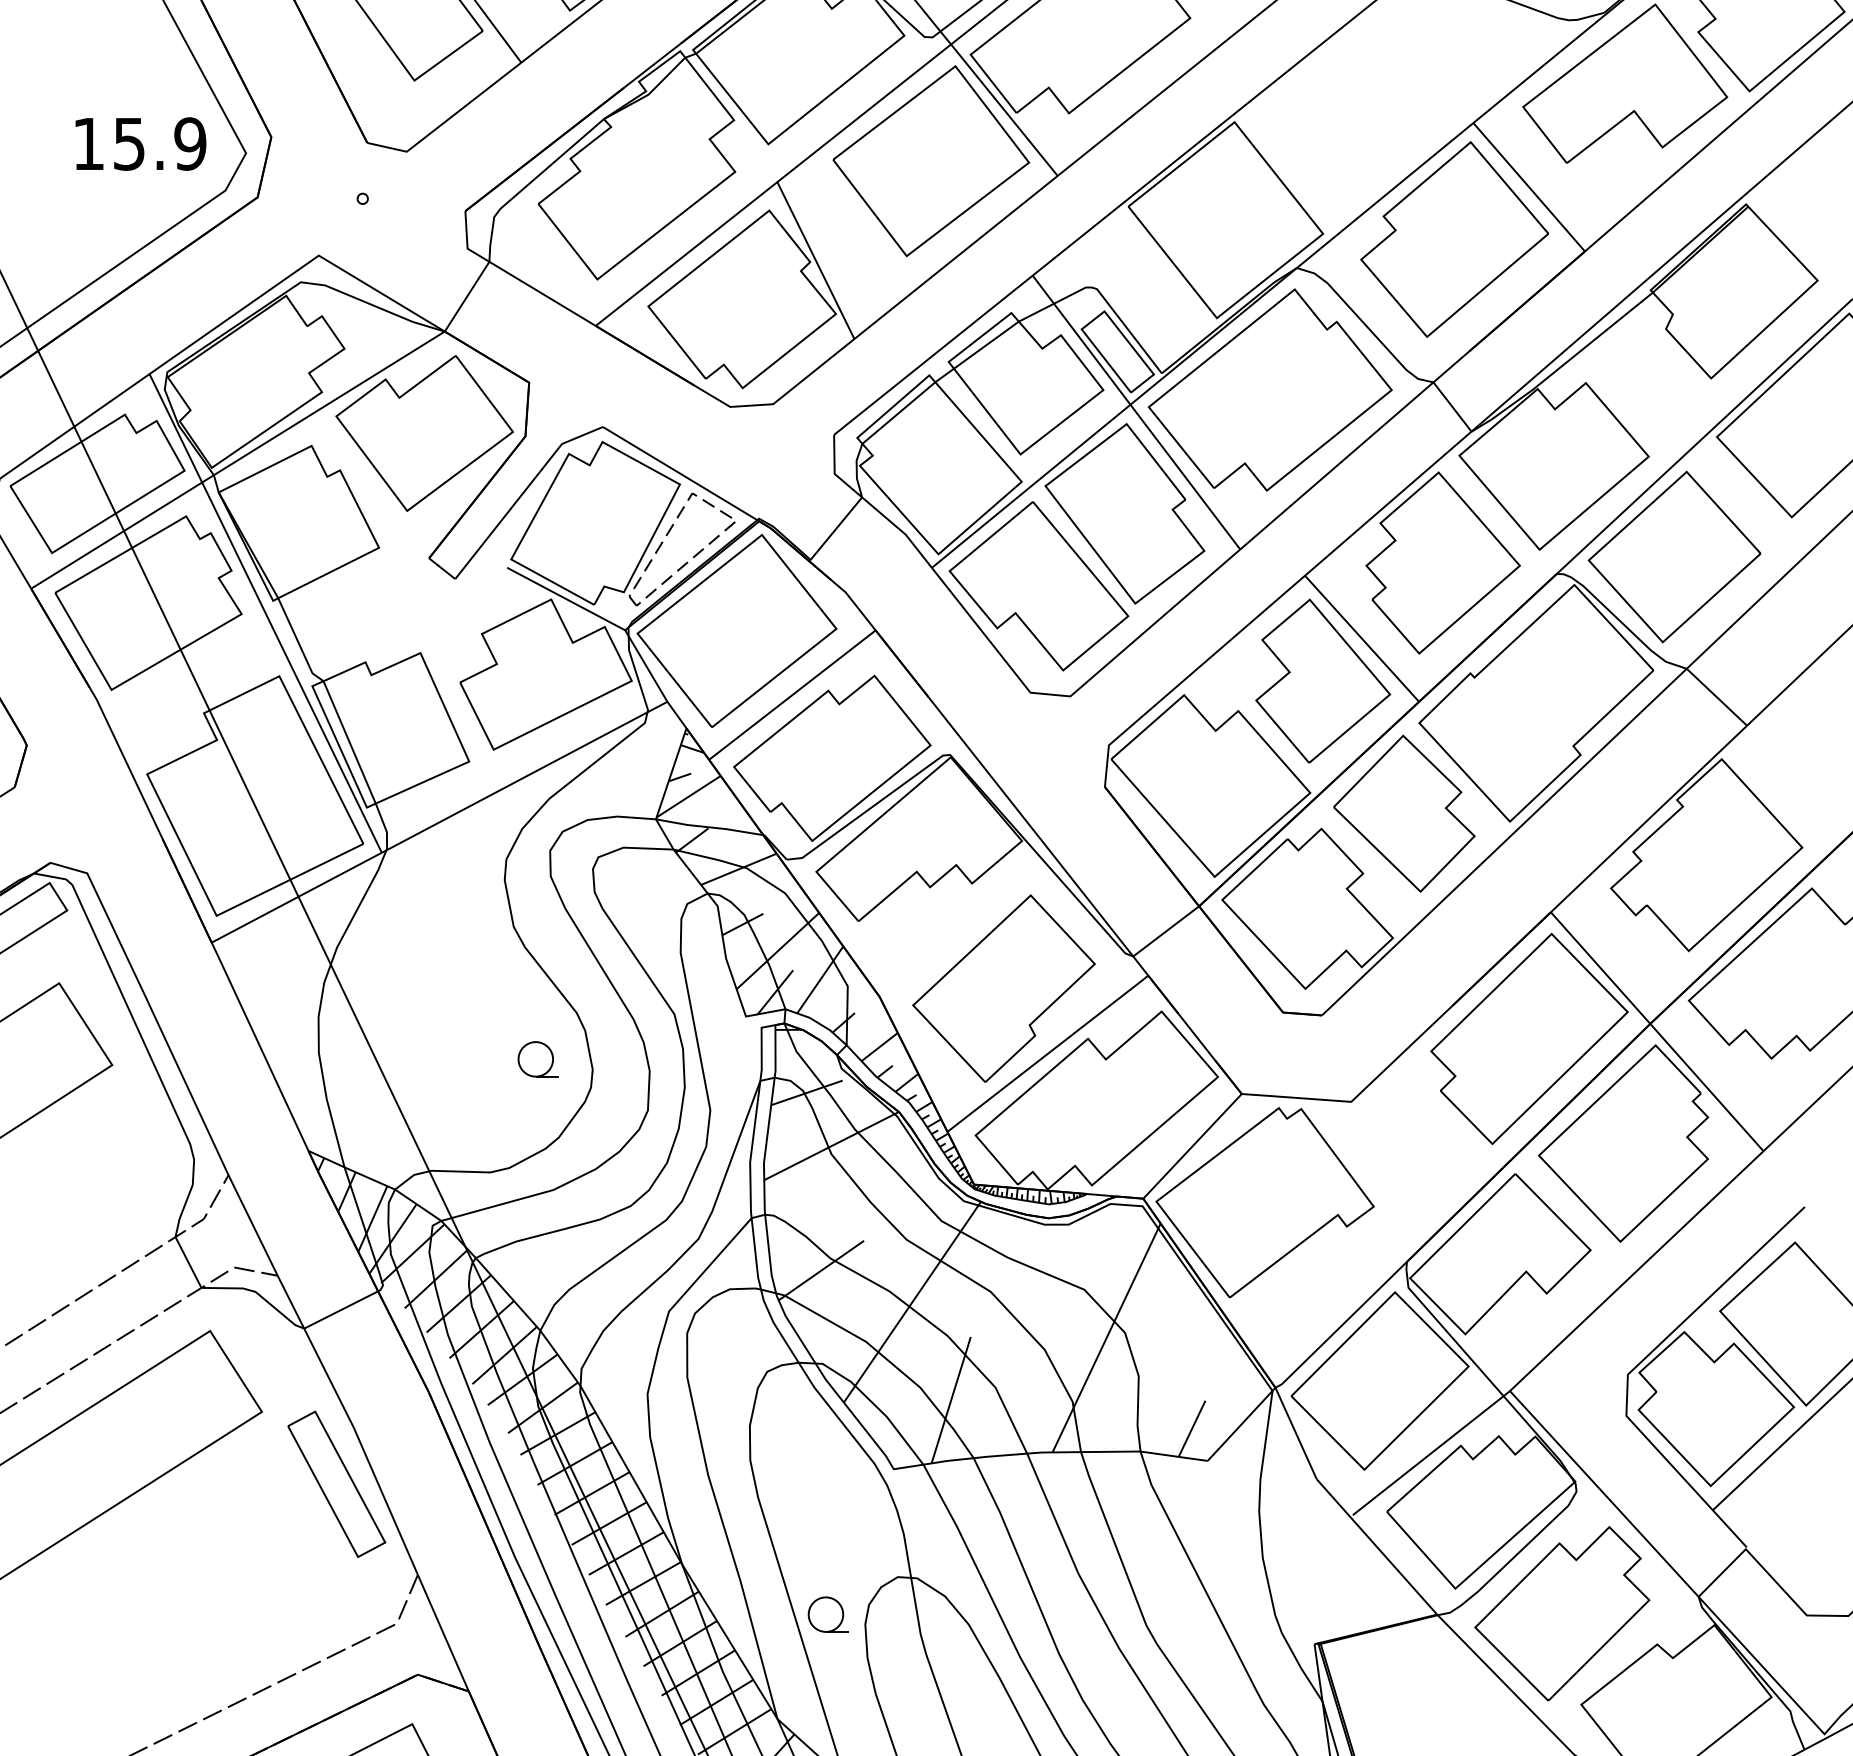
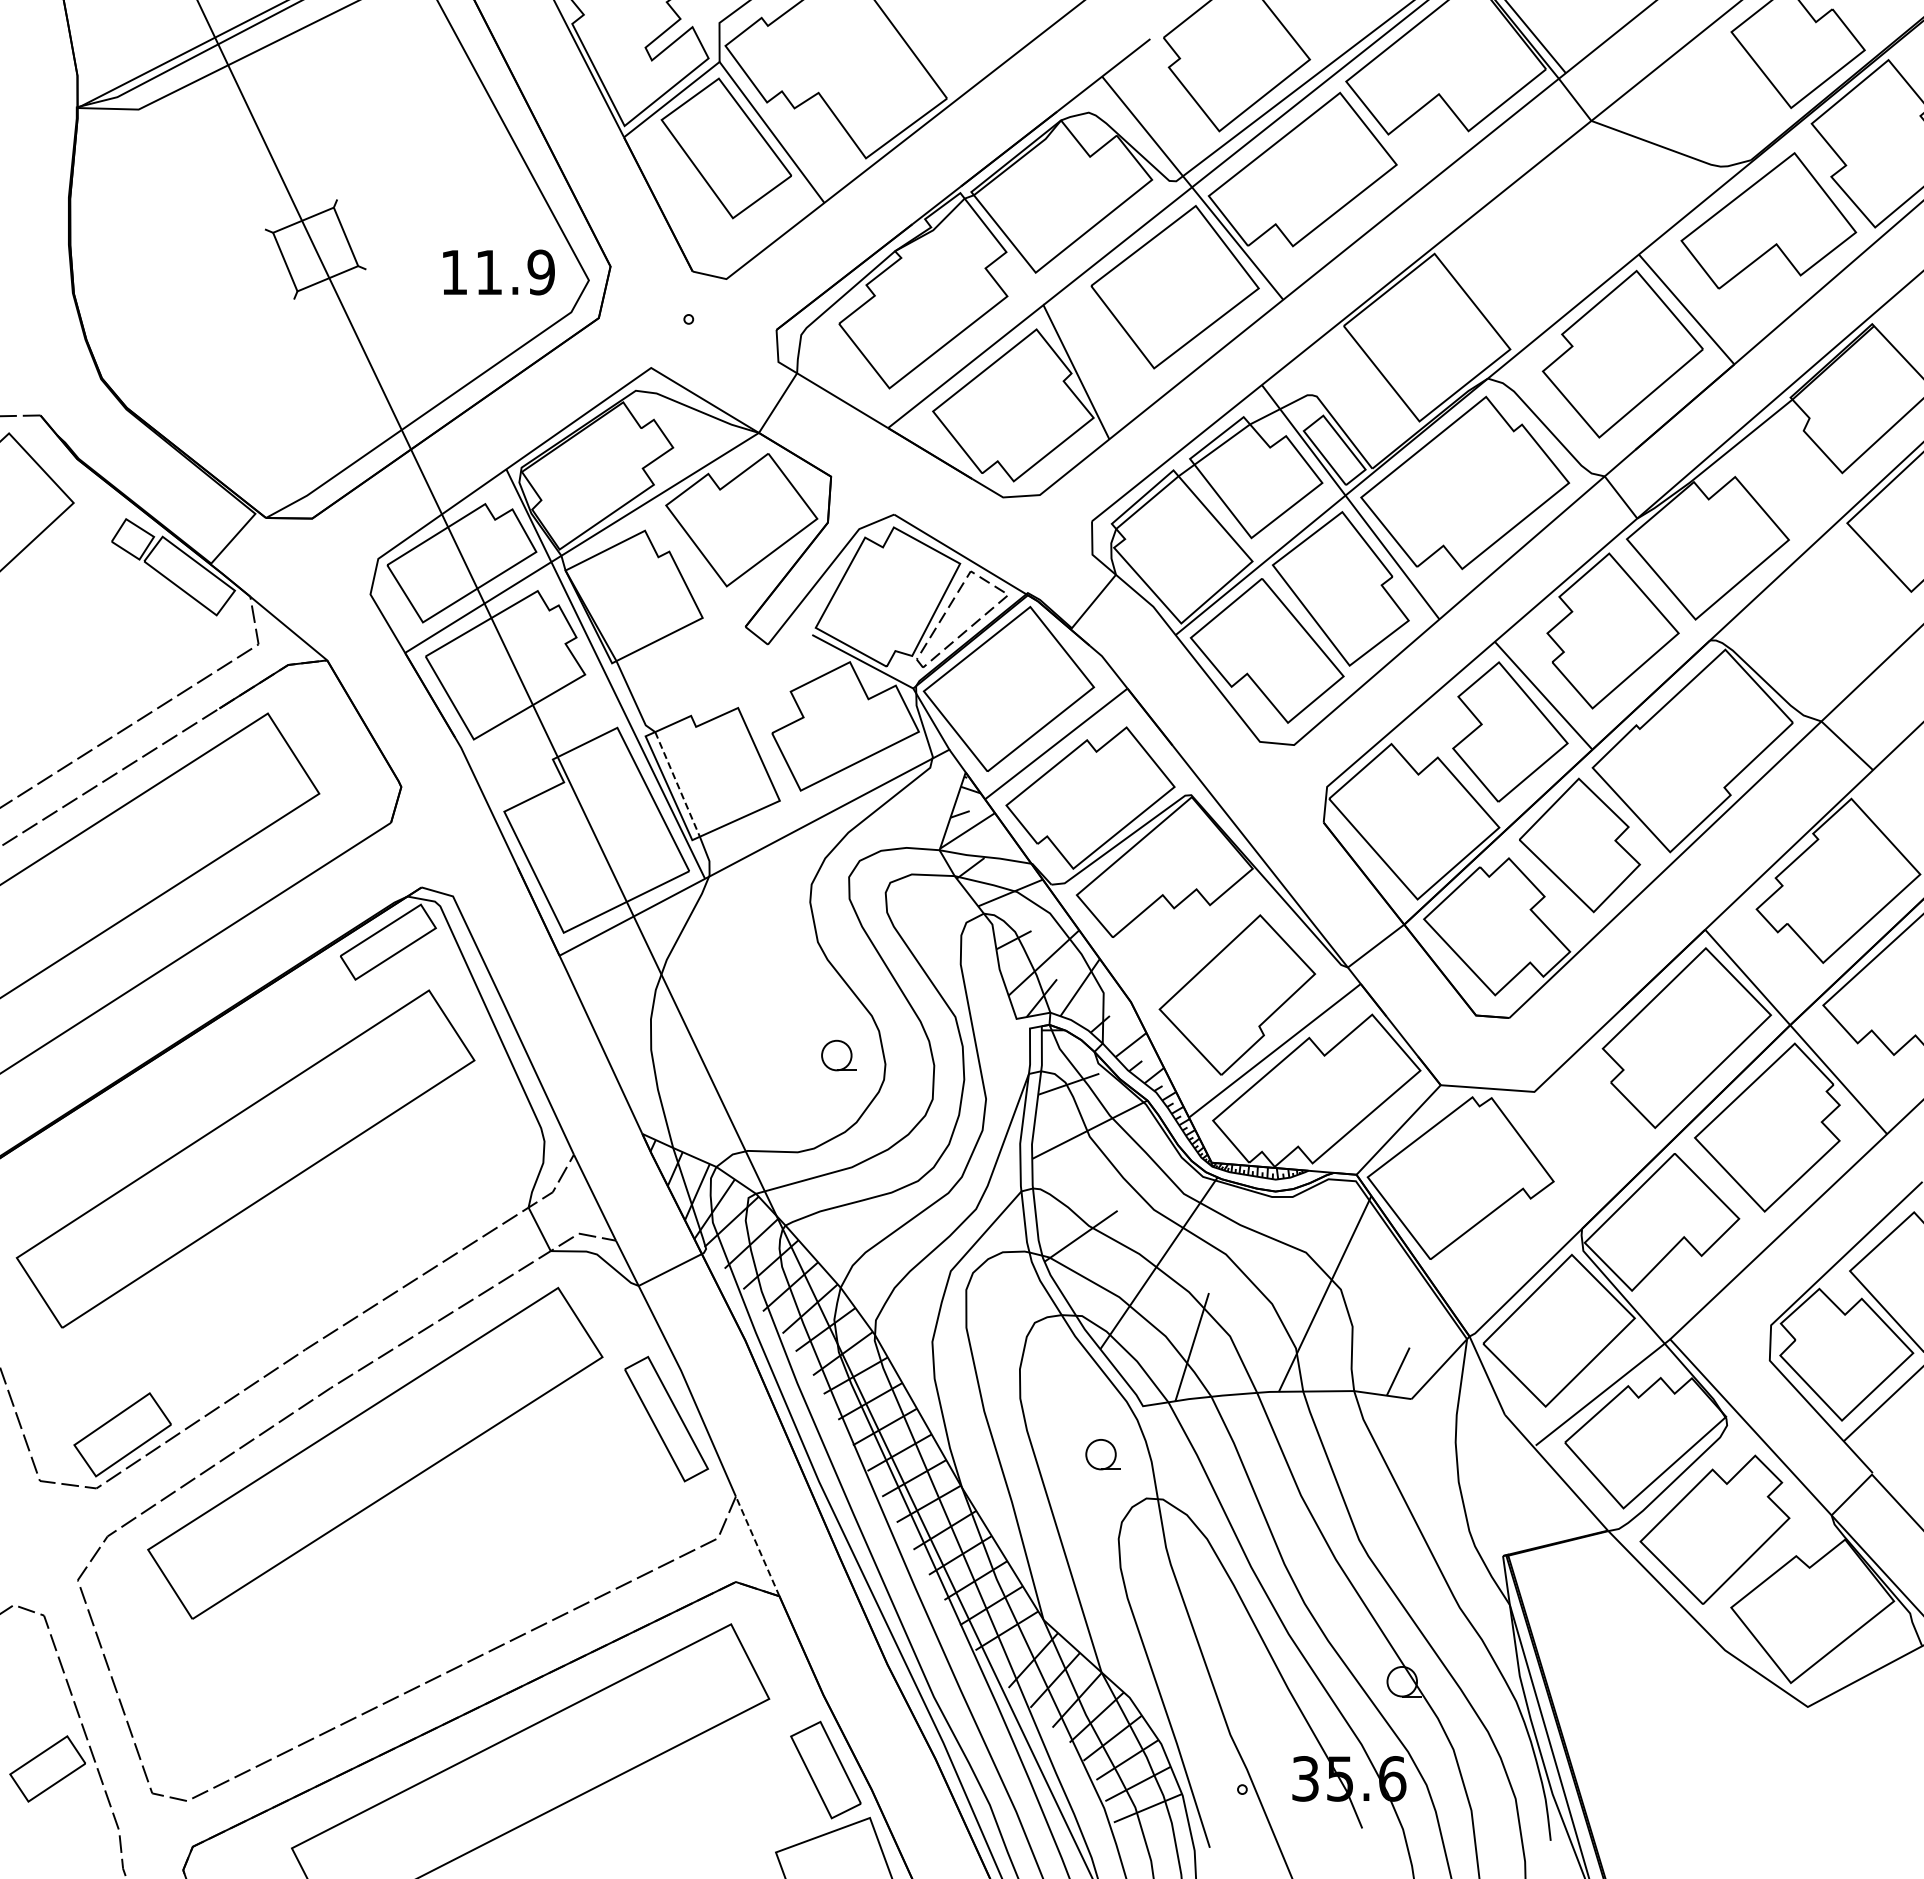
text: (128, 144) -> (488, 272), 15.9 -> 11.9
part: (1673, 556) -> (1810, 625), removed
line: (349, 742) -> (677, 784), solid -> dashed
part: (827, 1614) -> (1102, 1454), moved
line: (443, 1633) -> (757, 1546), solid -> dashed

